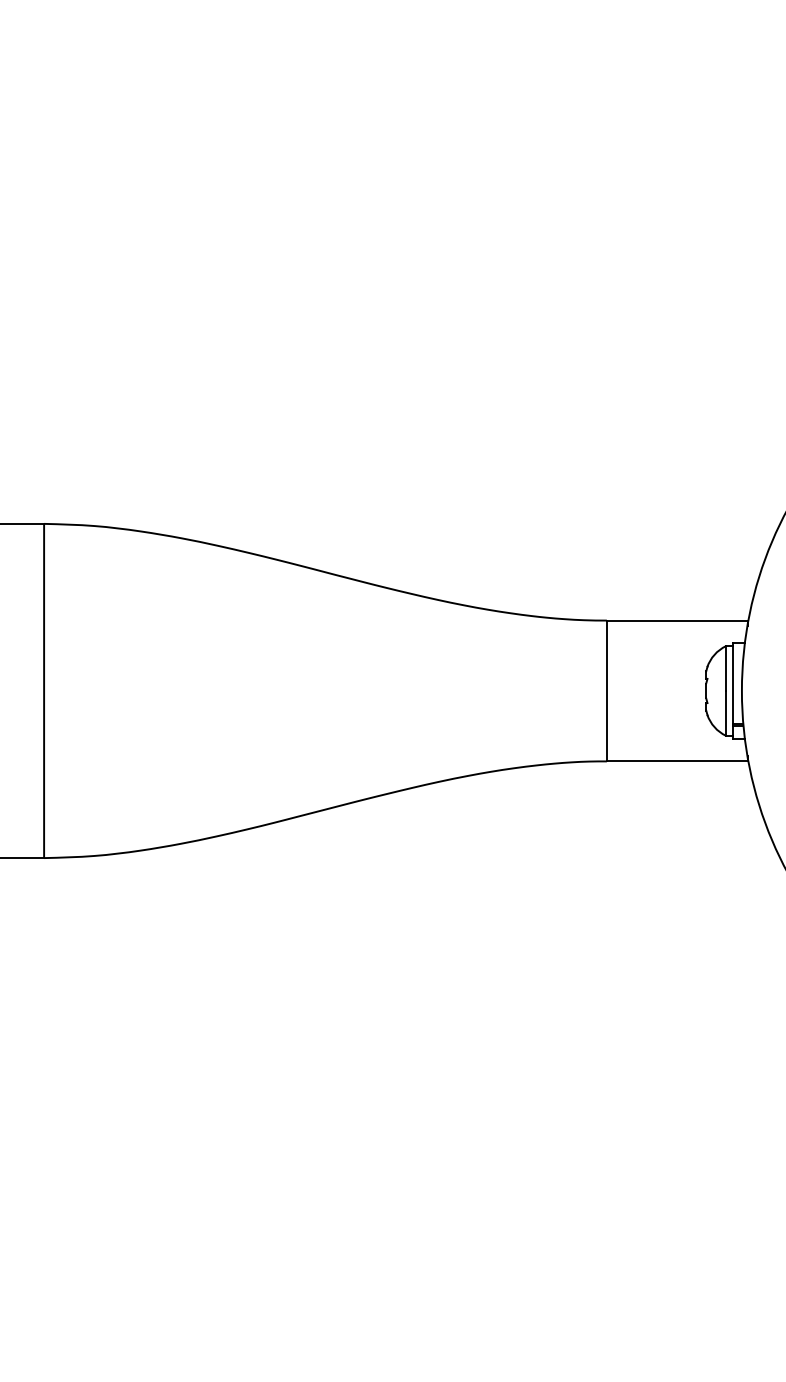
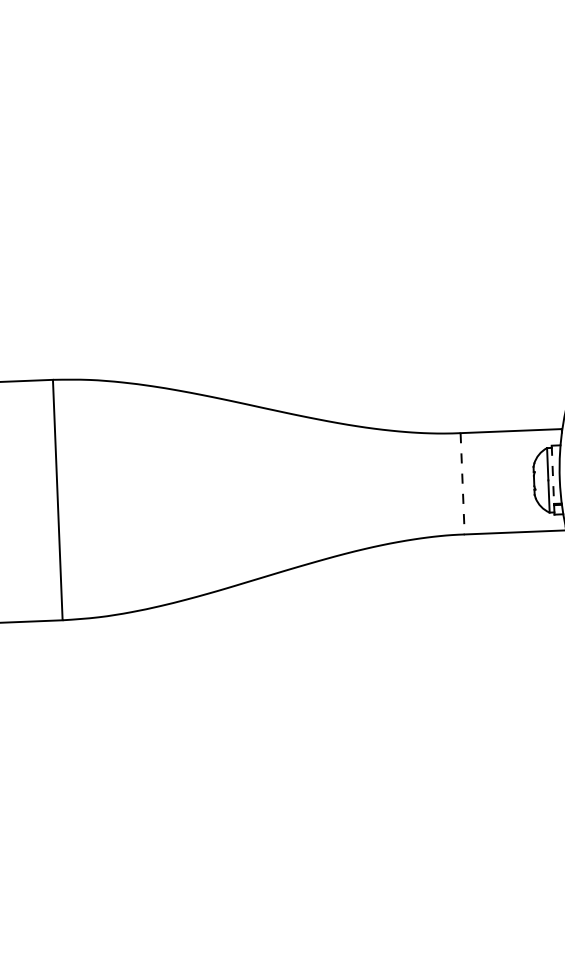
line: (732, 684) -> (552, 475), solid -> dashed
line: (606, 691) -> (462, 484), solid -> dashed

